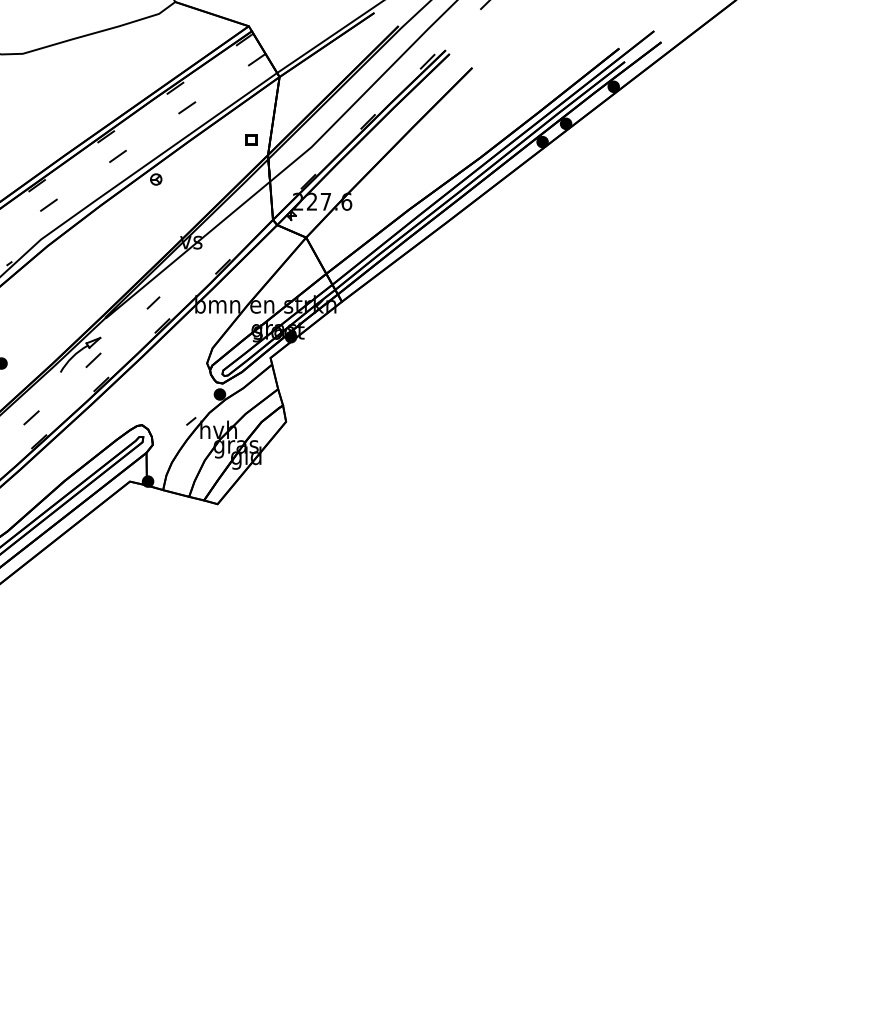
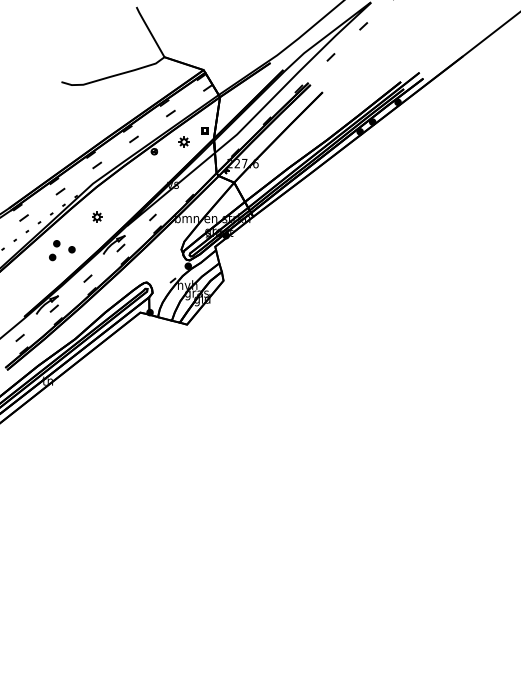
part: (210, 160) -> (183, 141), added
part: (49, 301) -> (97, 216), added

